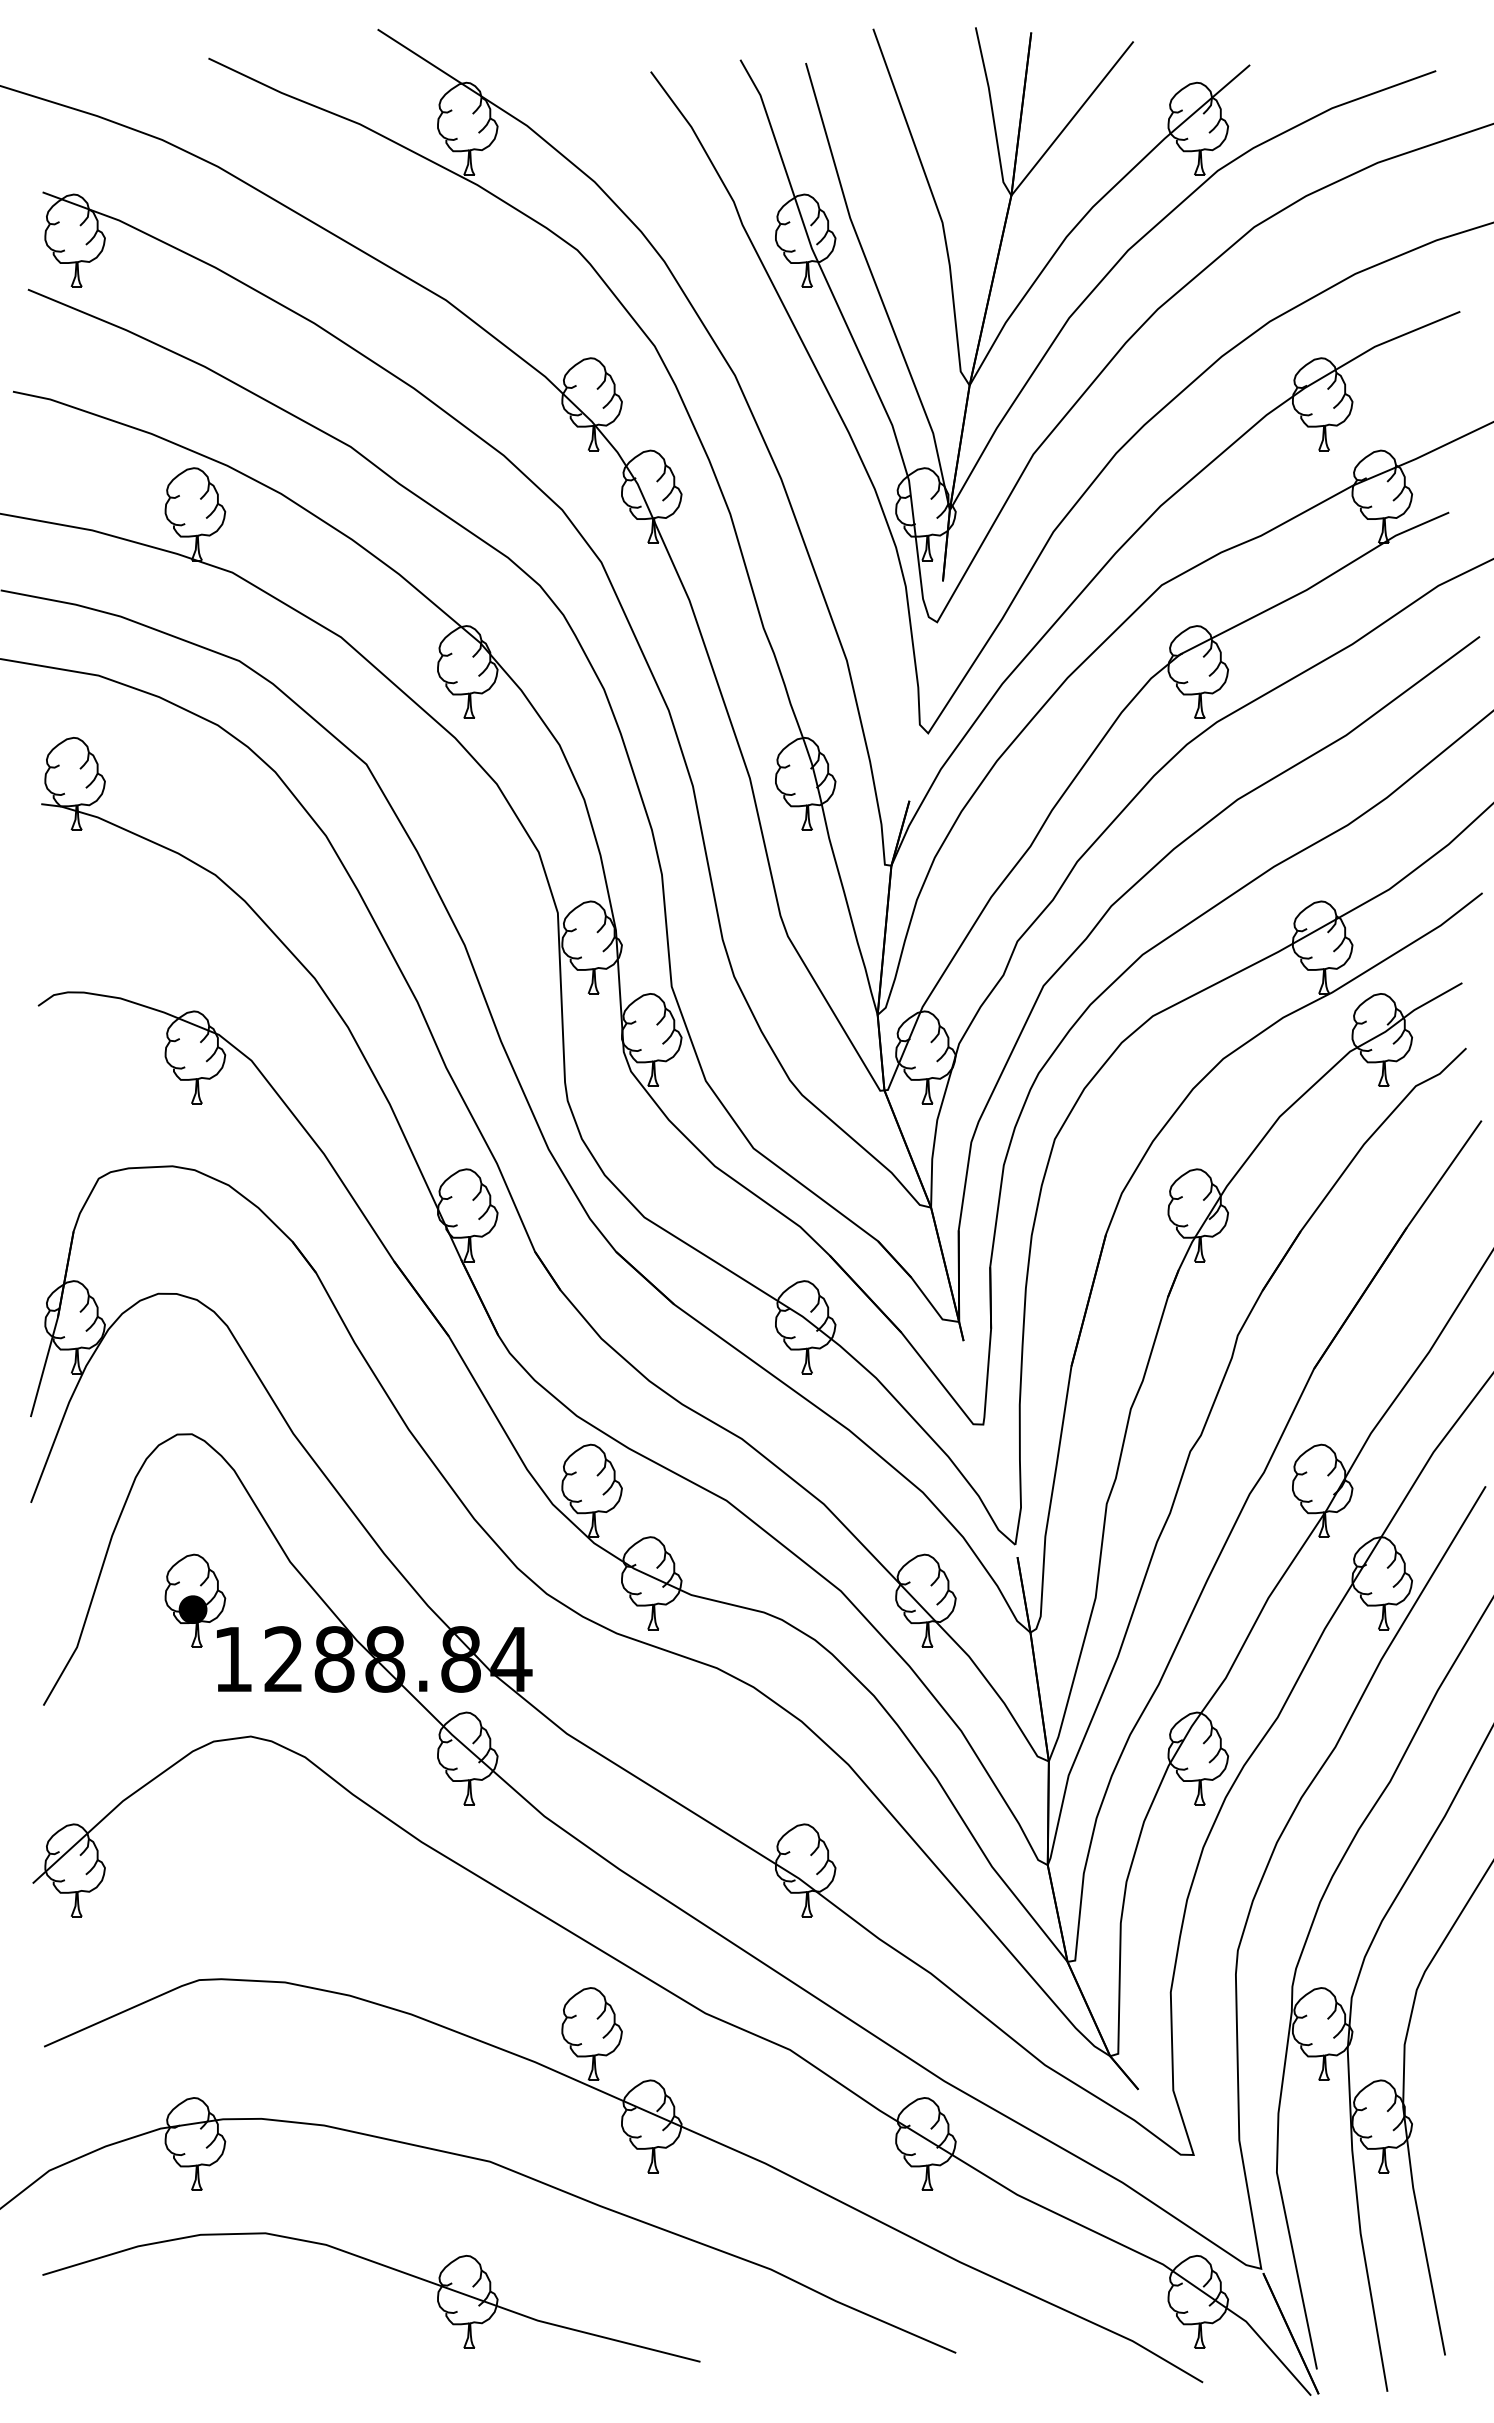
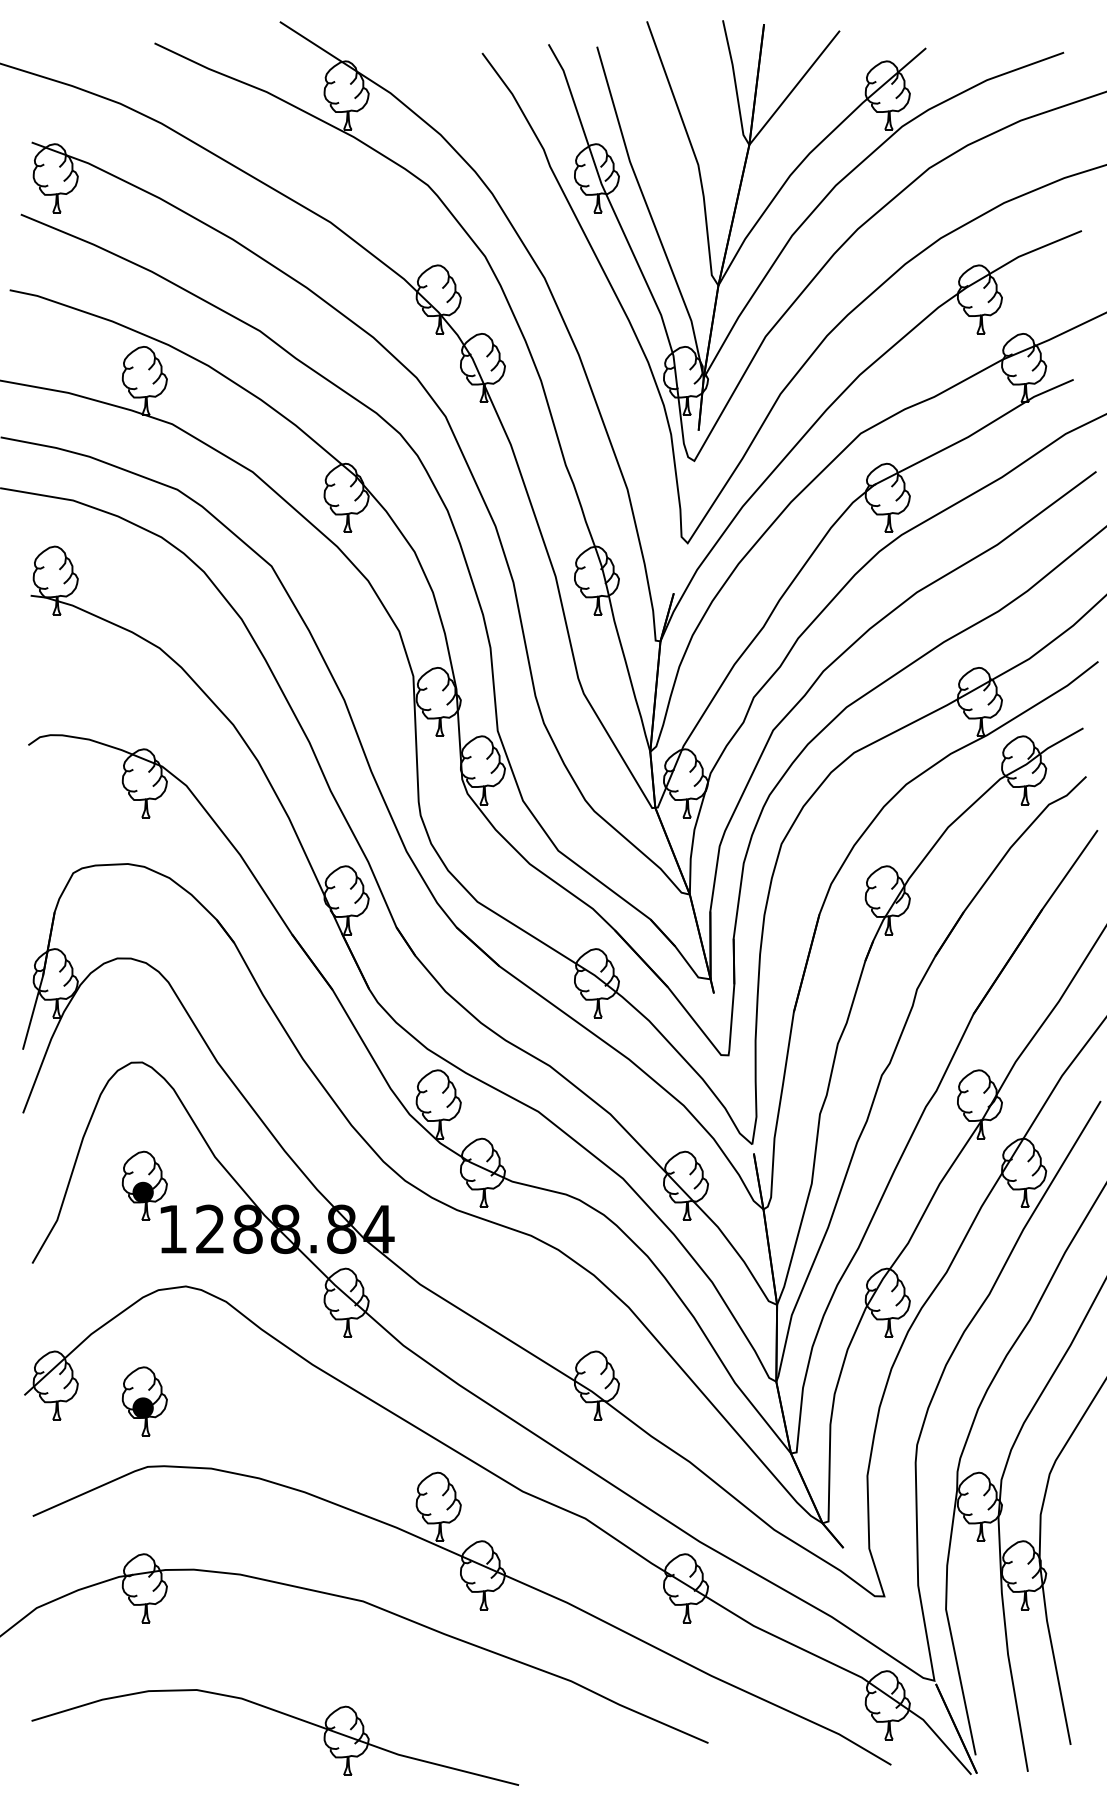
part: (195, 1891) -> (144, 1401), added
part: (385, 2267) -> (285, 1715), moved

